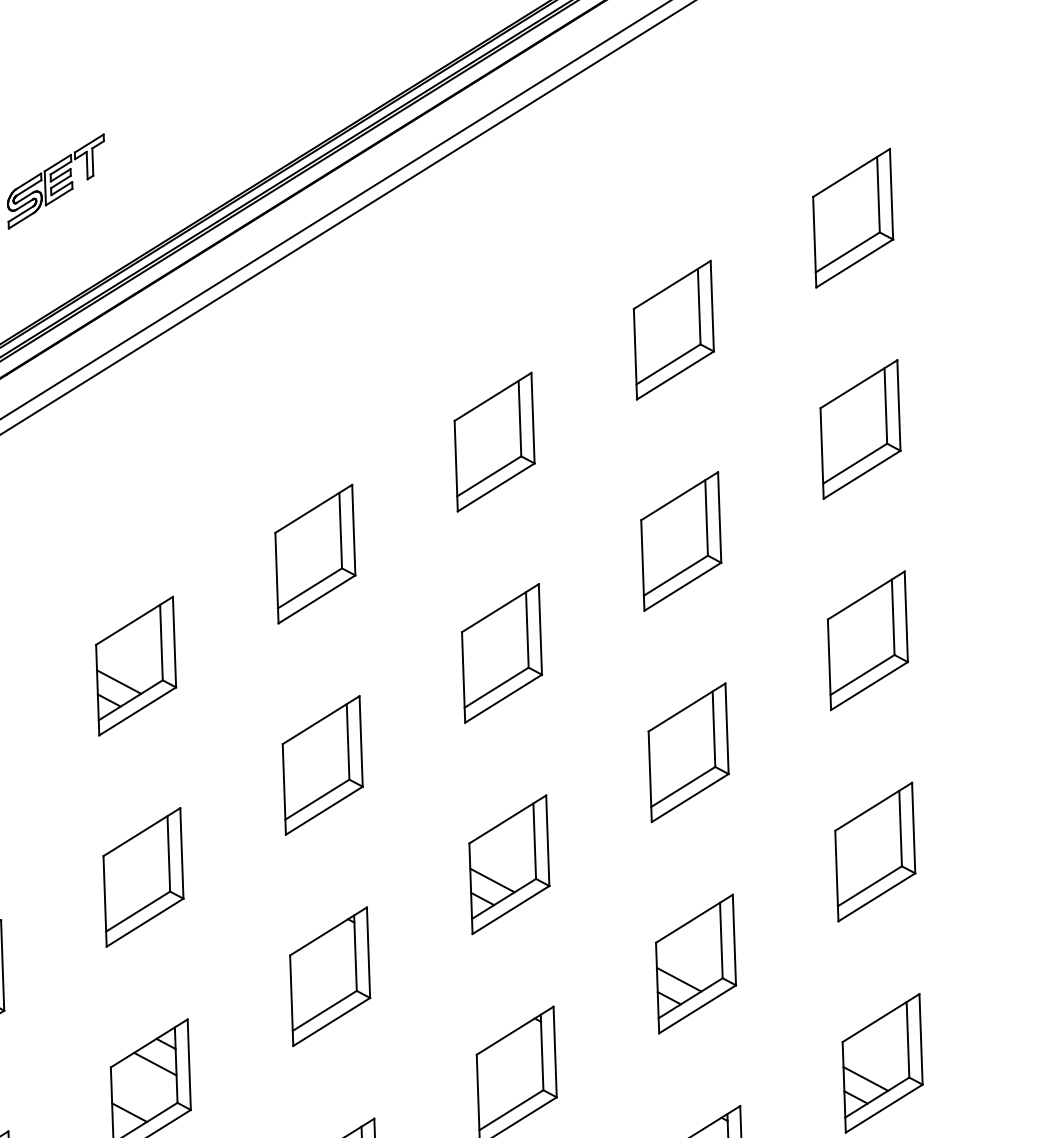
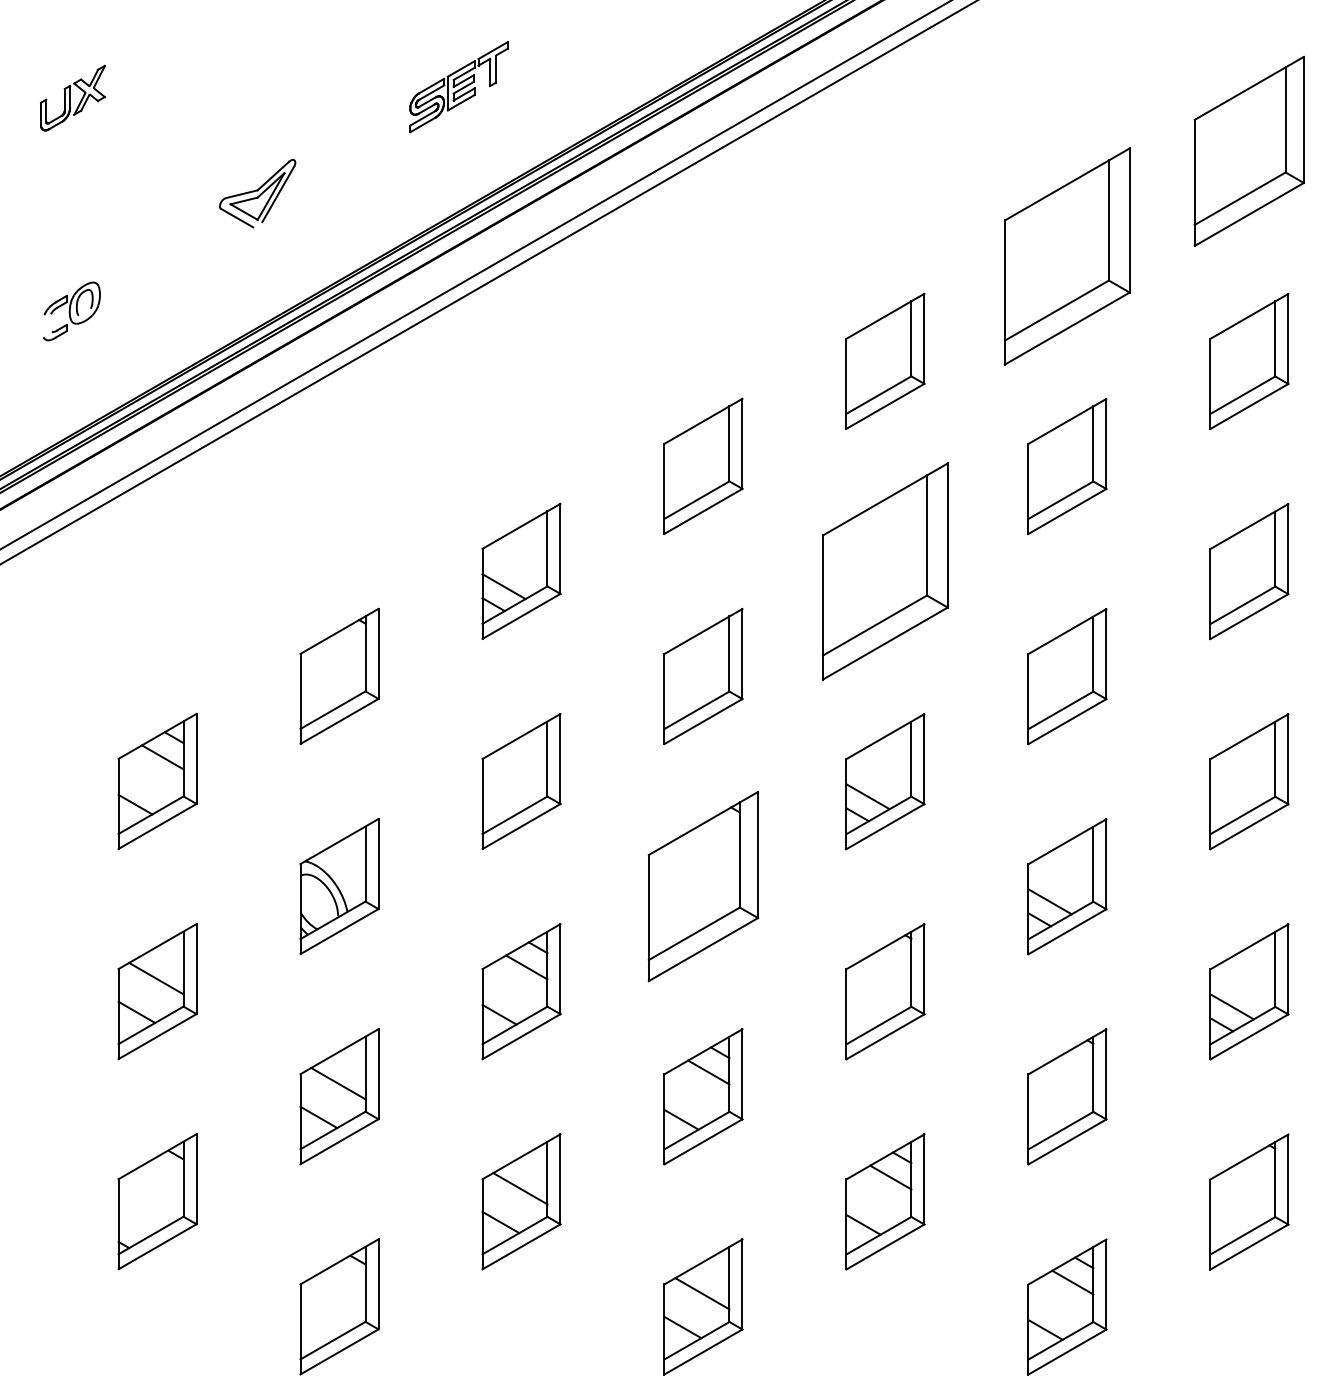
part: (853, 217) -> (1249, 150), size x1.4
part: (673, 329) -> (1067, 255), size x1.6
part: (502, 653) -> (885, 571), size x1.6
part: (330, 976) -> (703, 886), size x1.4

